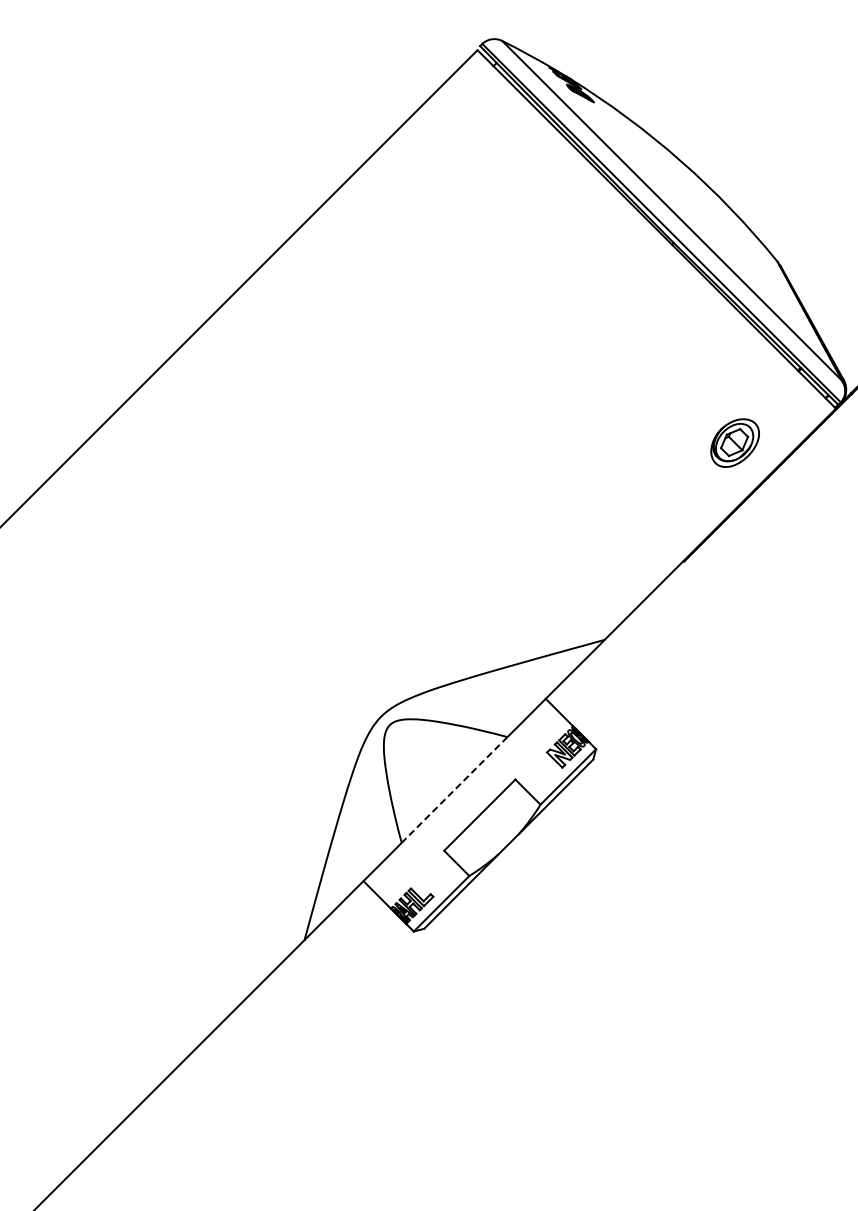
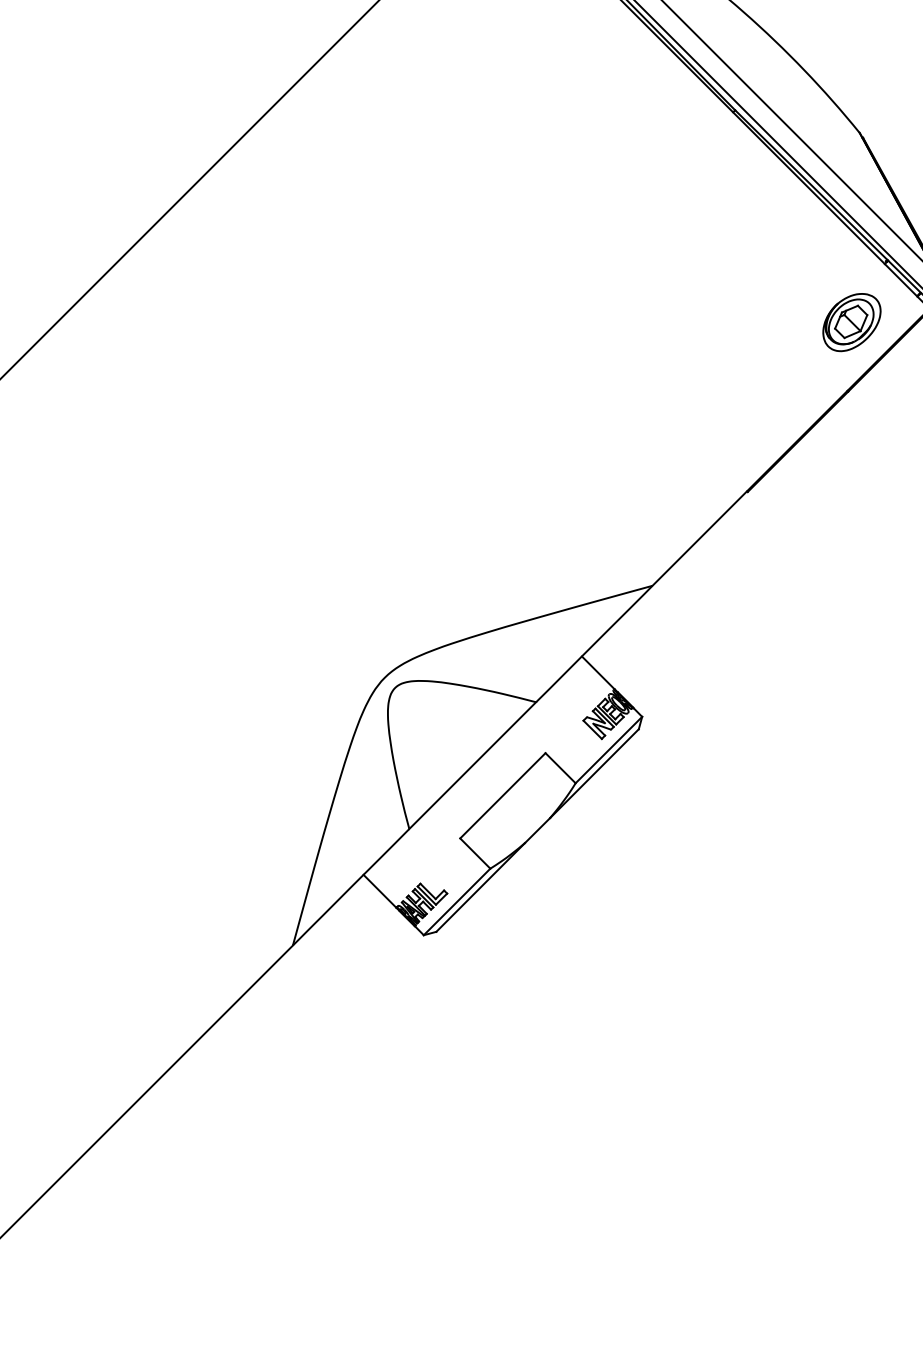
part: (734, 442) -> (851, 321), moved
line: (454, 789) -> (472, 765), dashed -> solid

